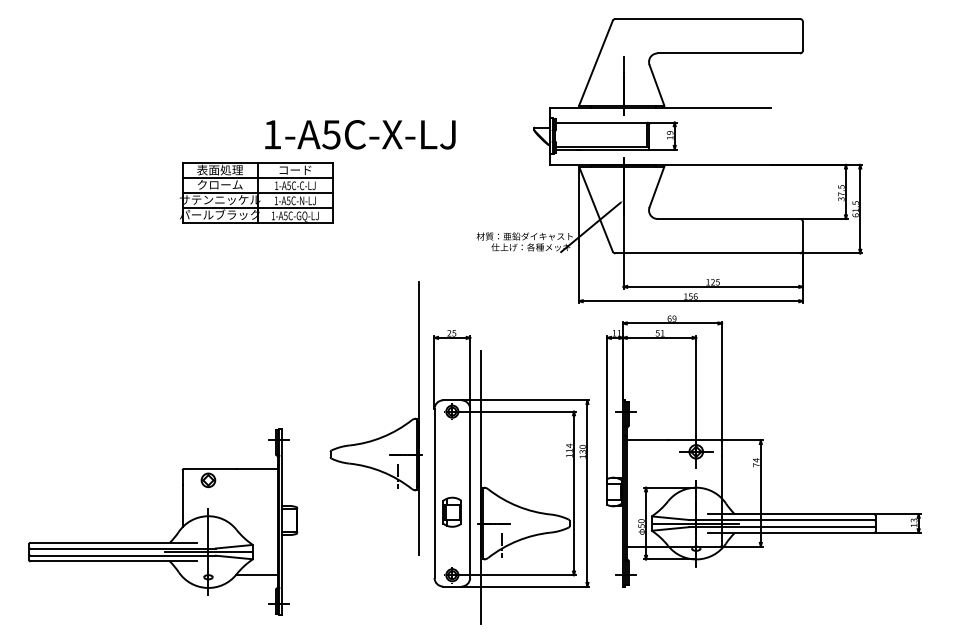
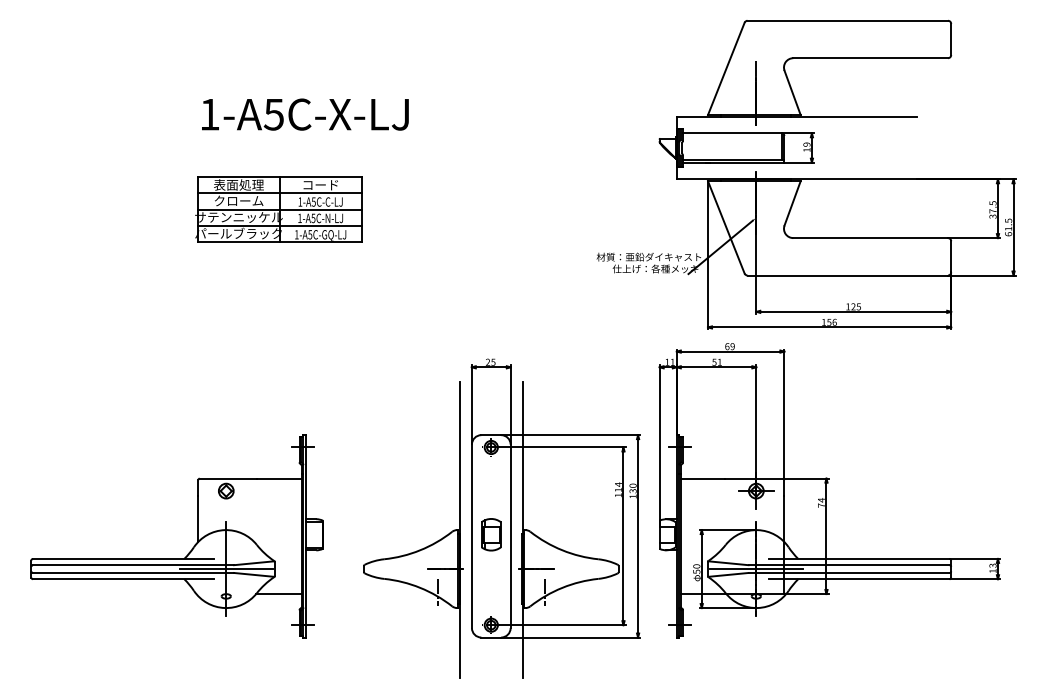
text: (360, 134) -> (305, 114), moved
part: (669, 160) -> (806, 174), moved
part: (383, 435) -> (421, 548), moved
part: (452, 512) -> (491, 534), moved
part: (177, 532) -> (192, 547), moved

